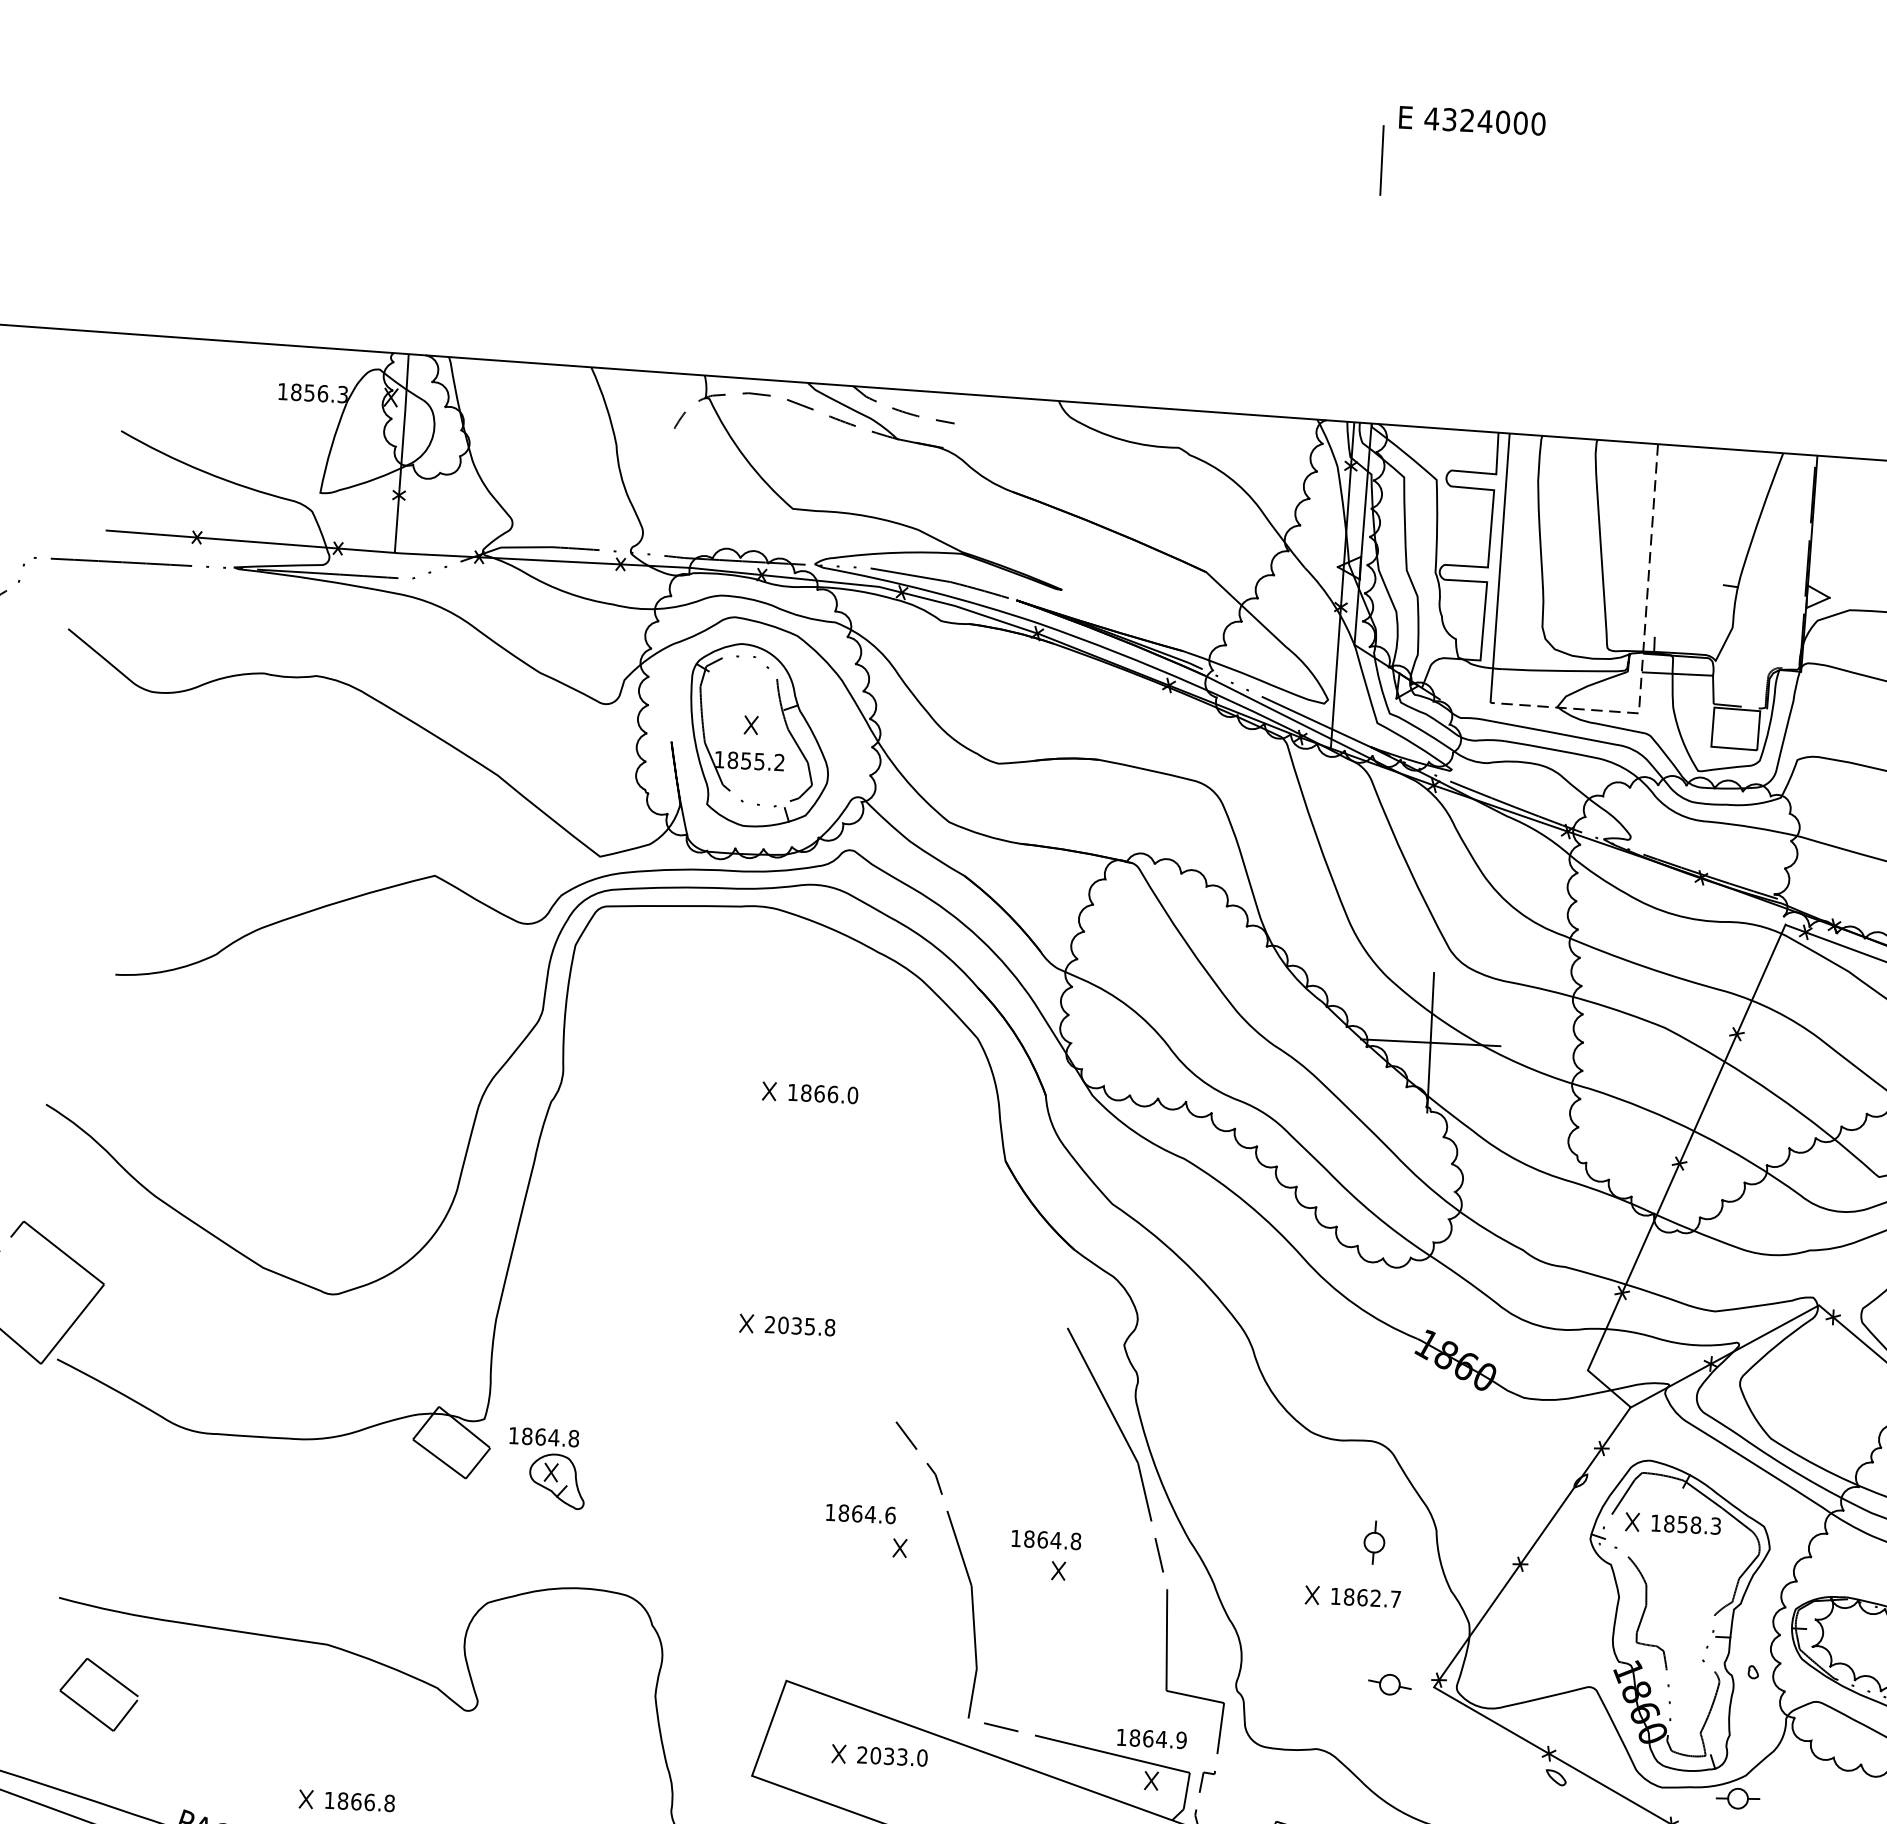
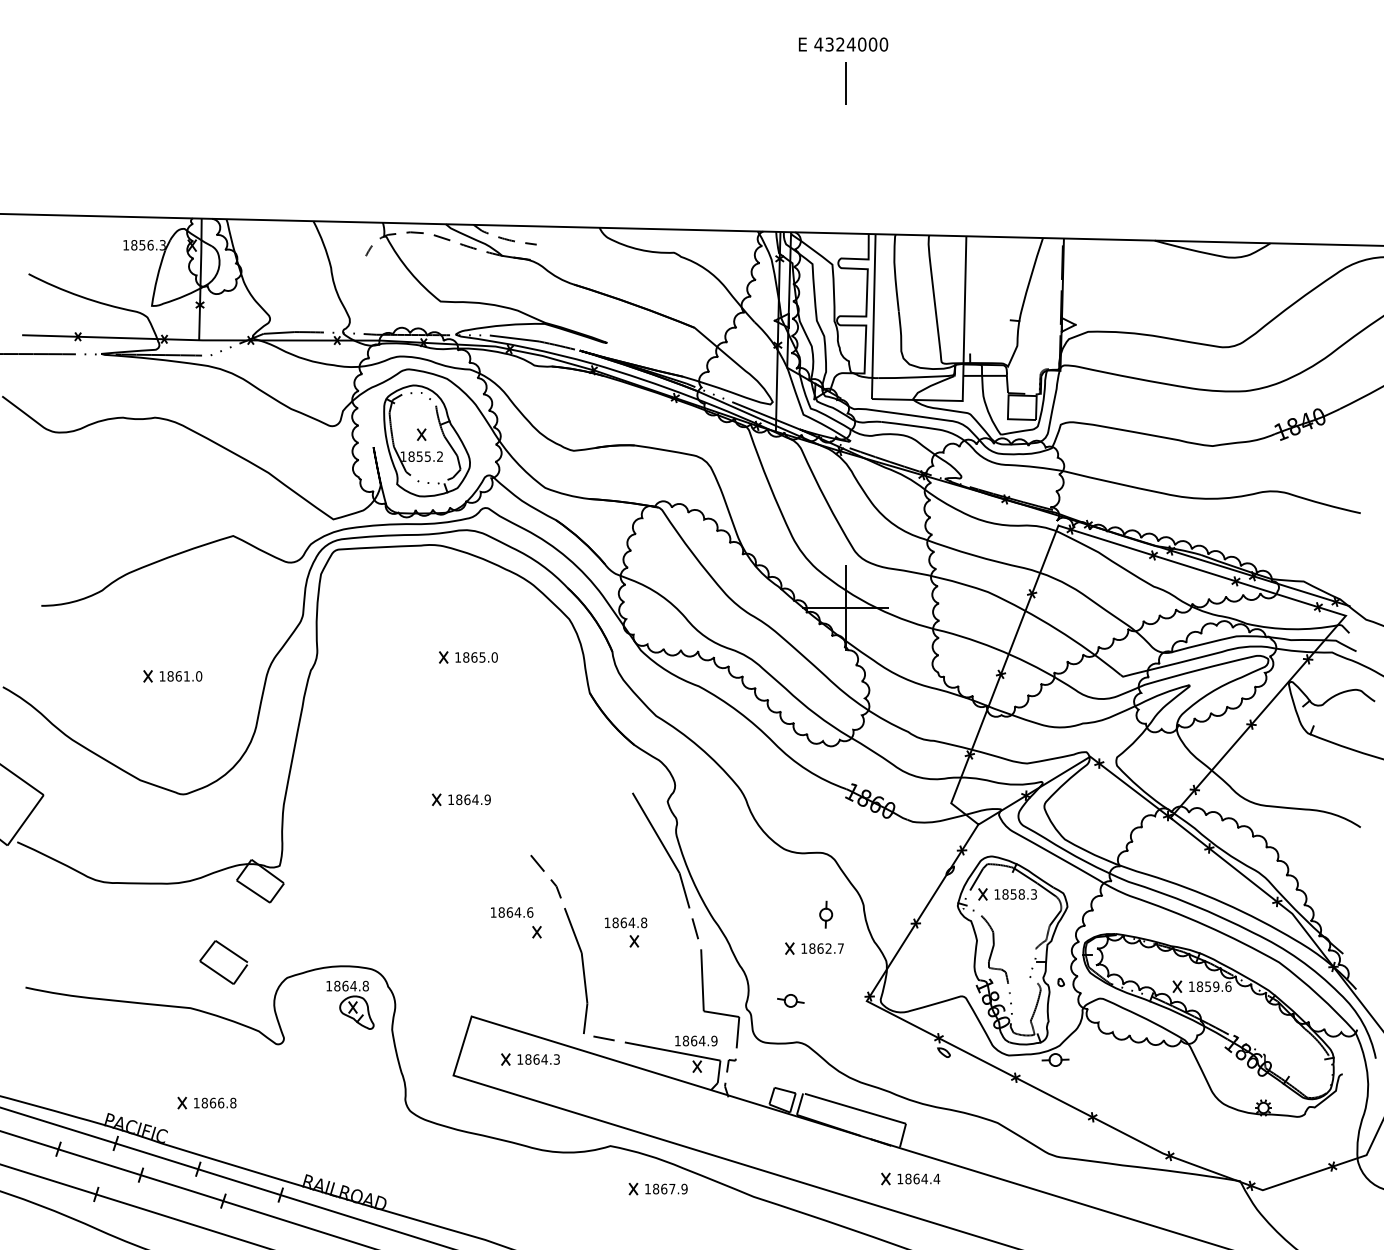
line: (1381, 160) -> (845, 83), moved
line: (1642, 655) -> (963, 365), dashed -> solid
text: (832, 1094) -> (482, 657), 1866.0 -> 1865.0
part: (324, 1100) -> (172, 676), added
text: (800, 1325) -> (469, 799), 2035.8 -> 1864.9
part: (547, 1467) -> (350, 1004), moved
part: (1389, 1684) -> (790, 1000), moved
part: (89, 1710) -> (218, 972), moved
text: (892, 1756) -> (538, 1059), 2033.0 -> 1864.3

